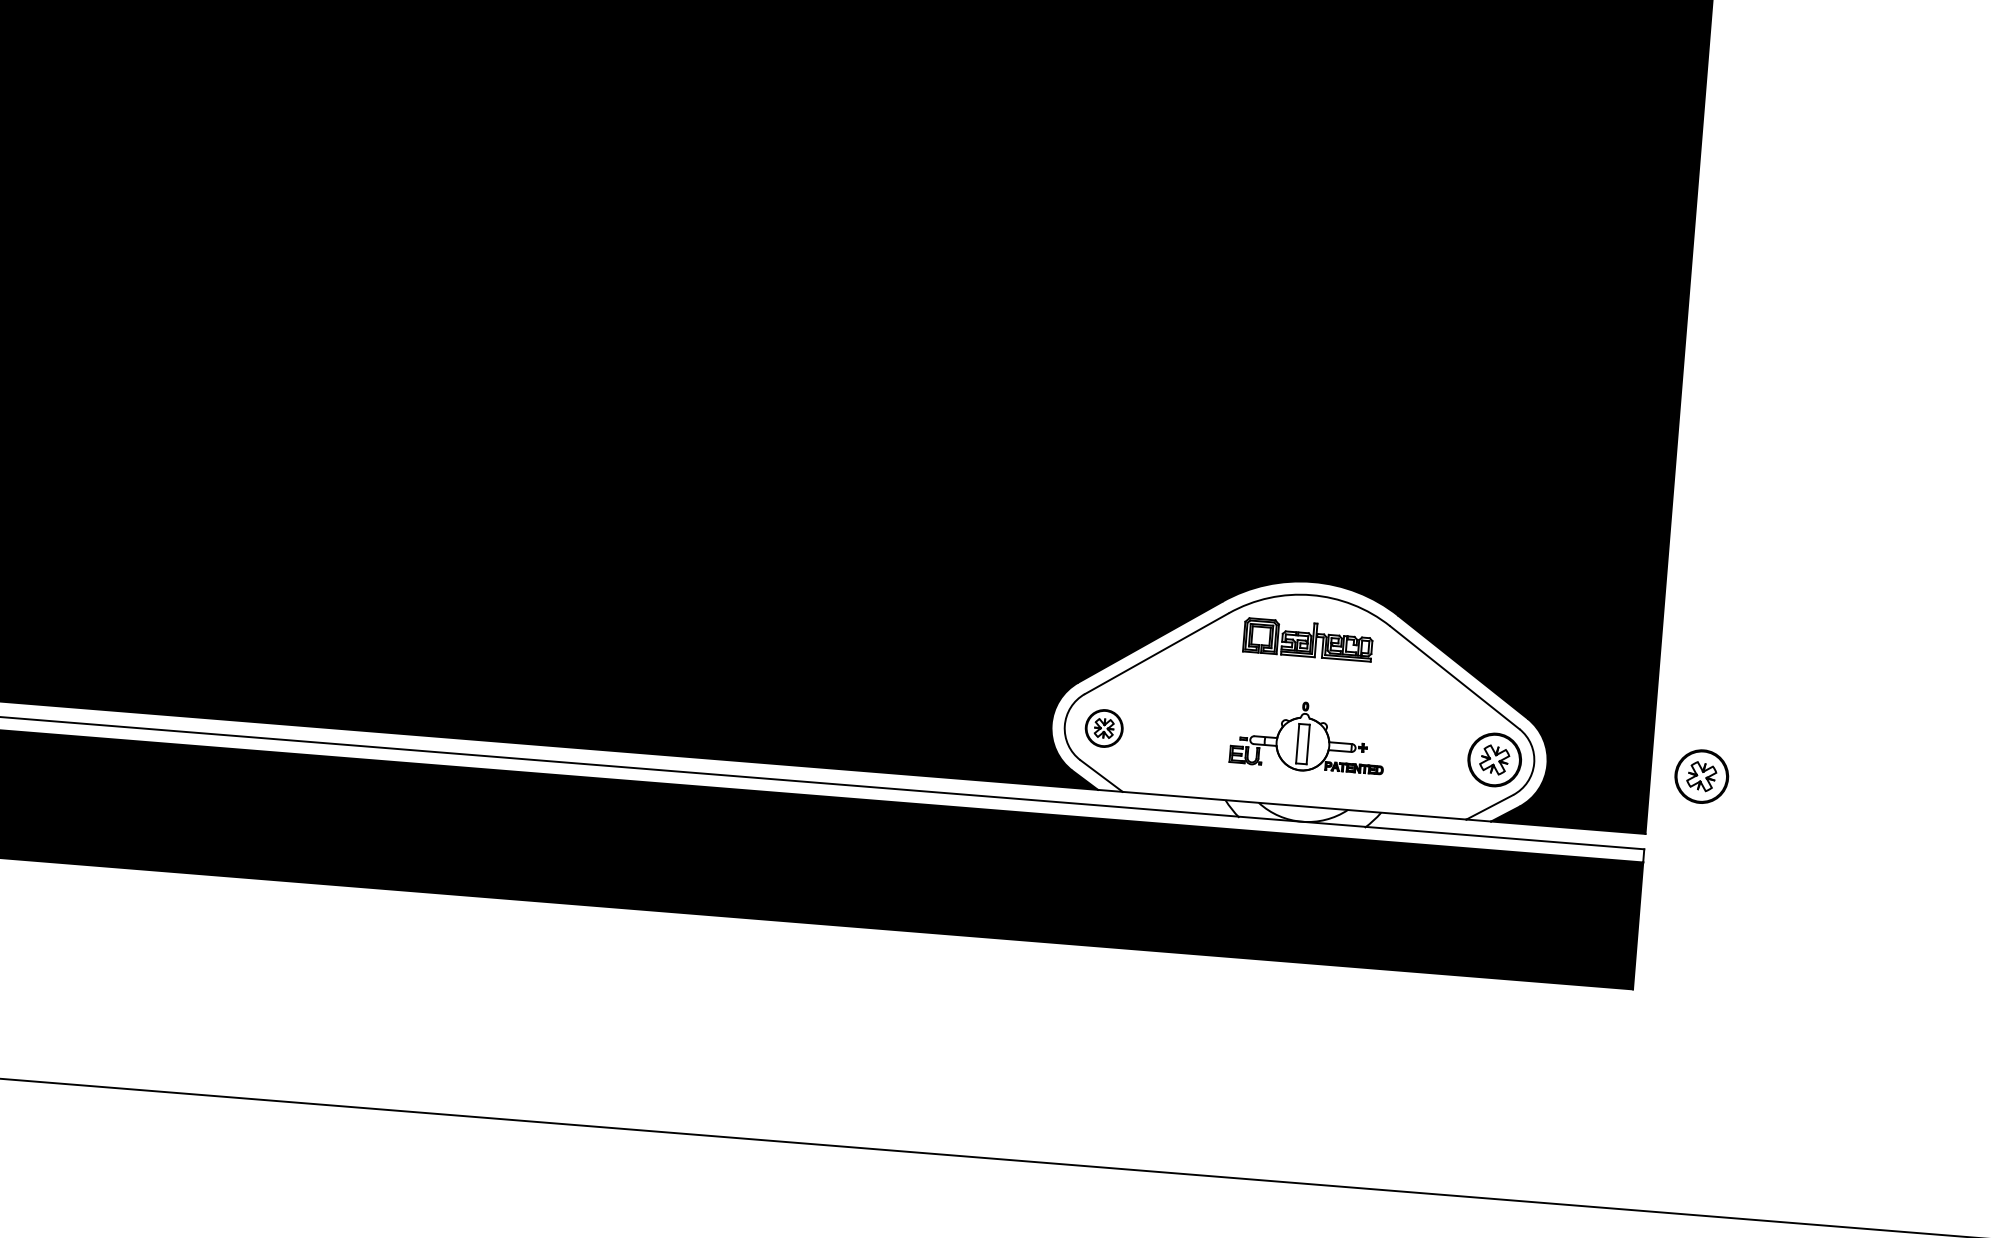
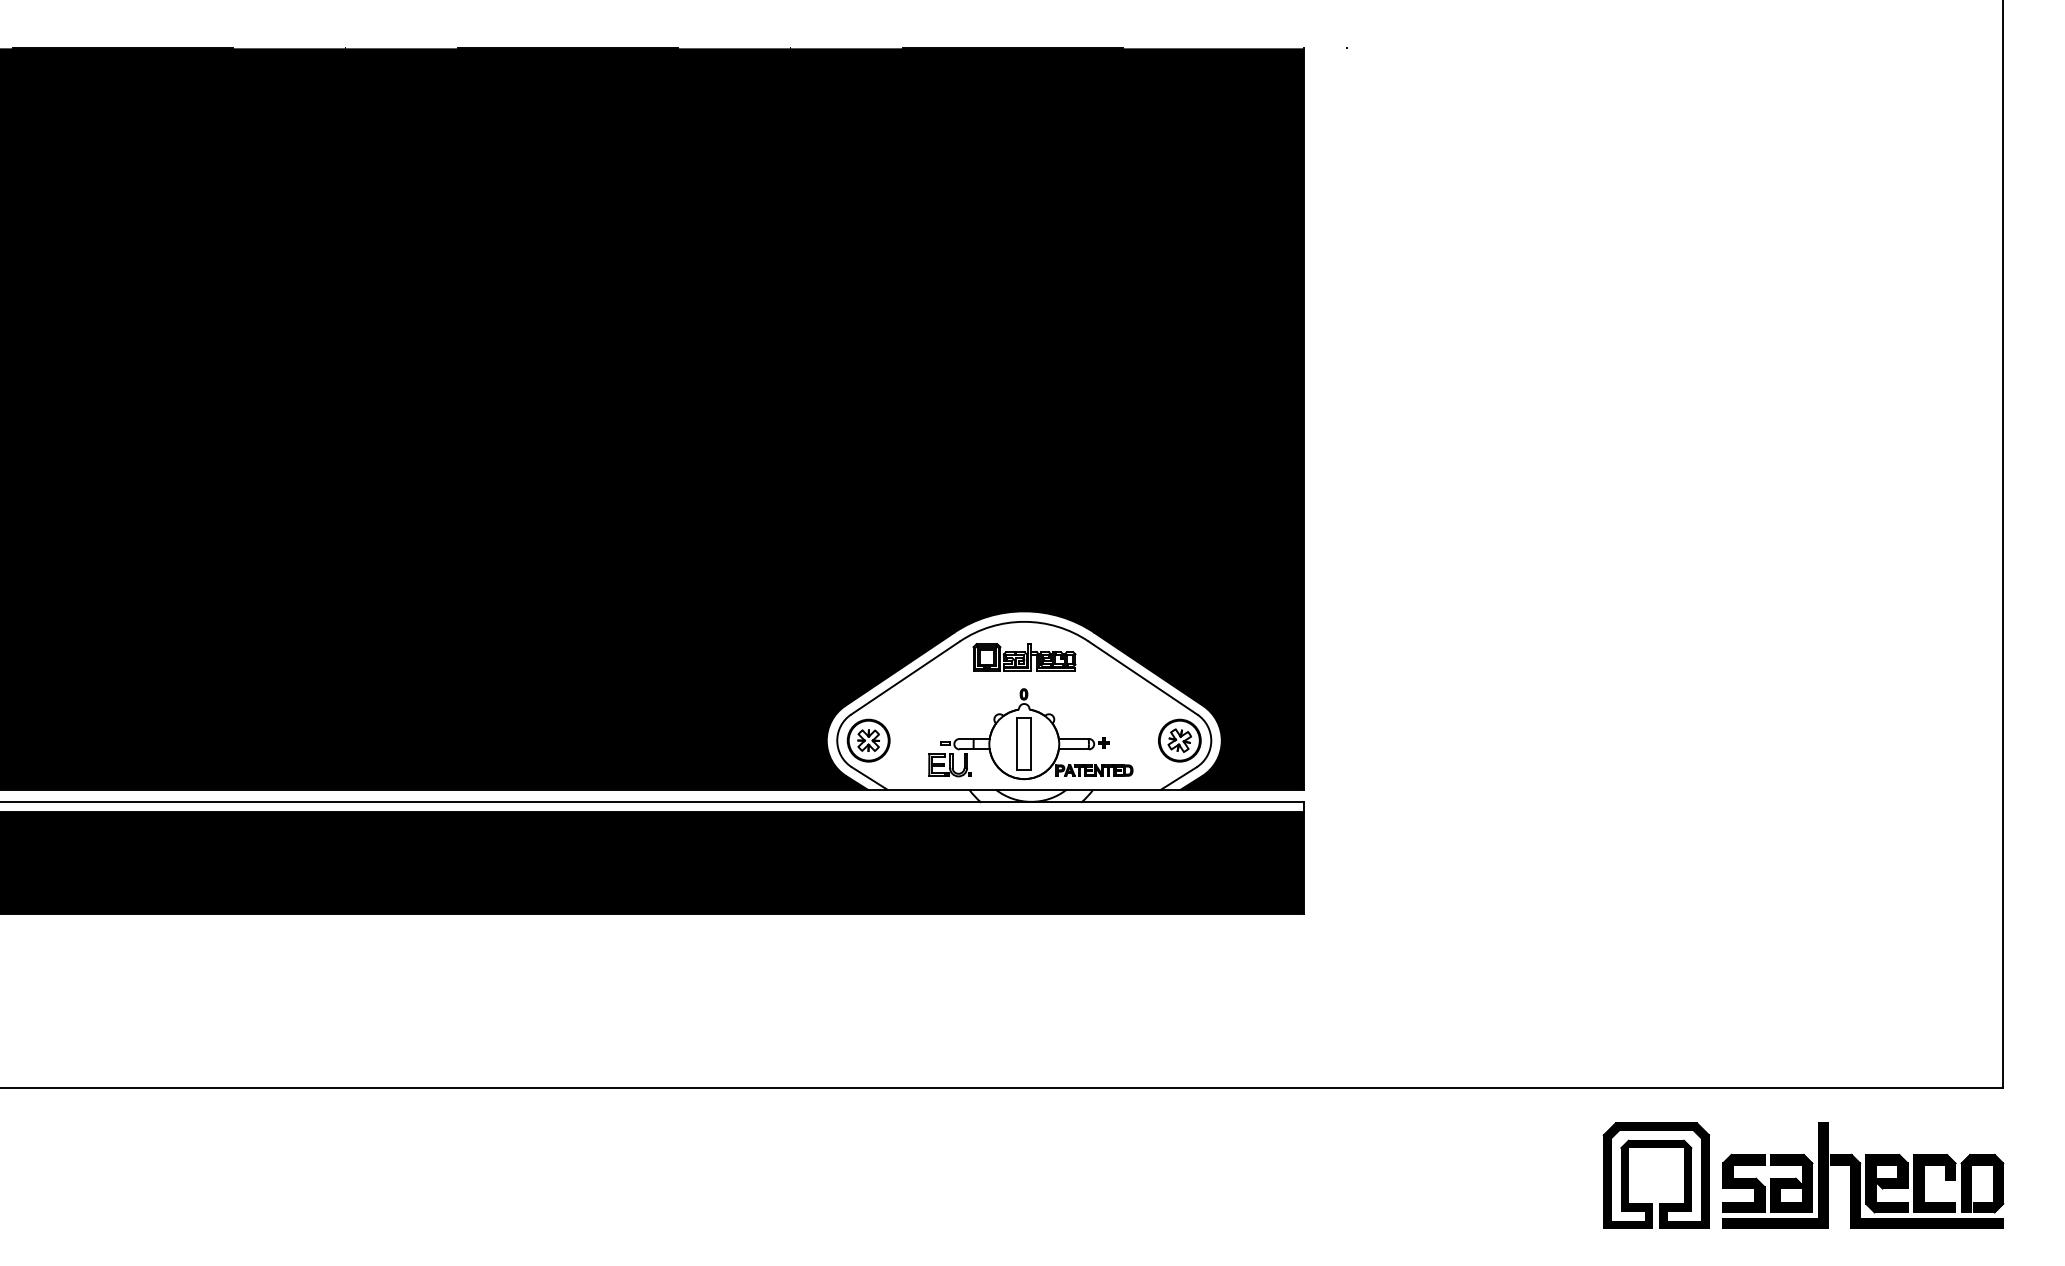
part: (1104, 728) -> (868, 740), size x1.43
part: (1307, 737) -> (1030, 734), size x1.67
part: (1701, 776) -> (1344, 740), removed

